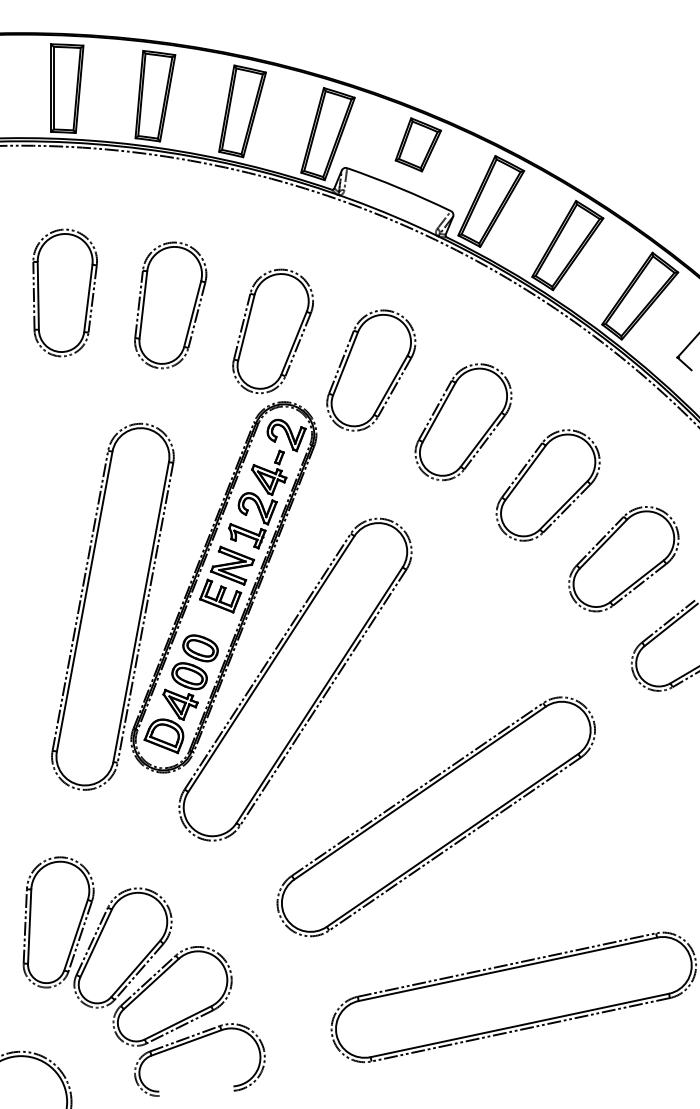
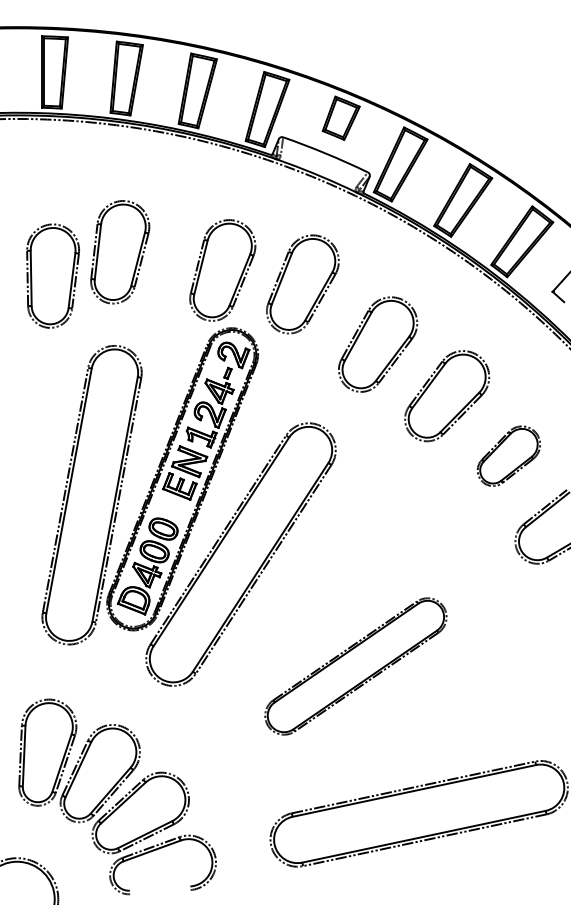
part: (64, 292) -> (52, 275), moved
part: (171, 305) -> (120, 252), moved
part: (370, 370) -> (302, 284), moved
part: (623, 558) -> (508, 455), size x0.7
part: (435, 816) -> (355, 666), size x0.7

